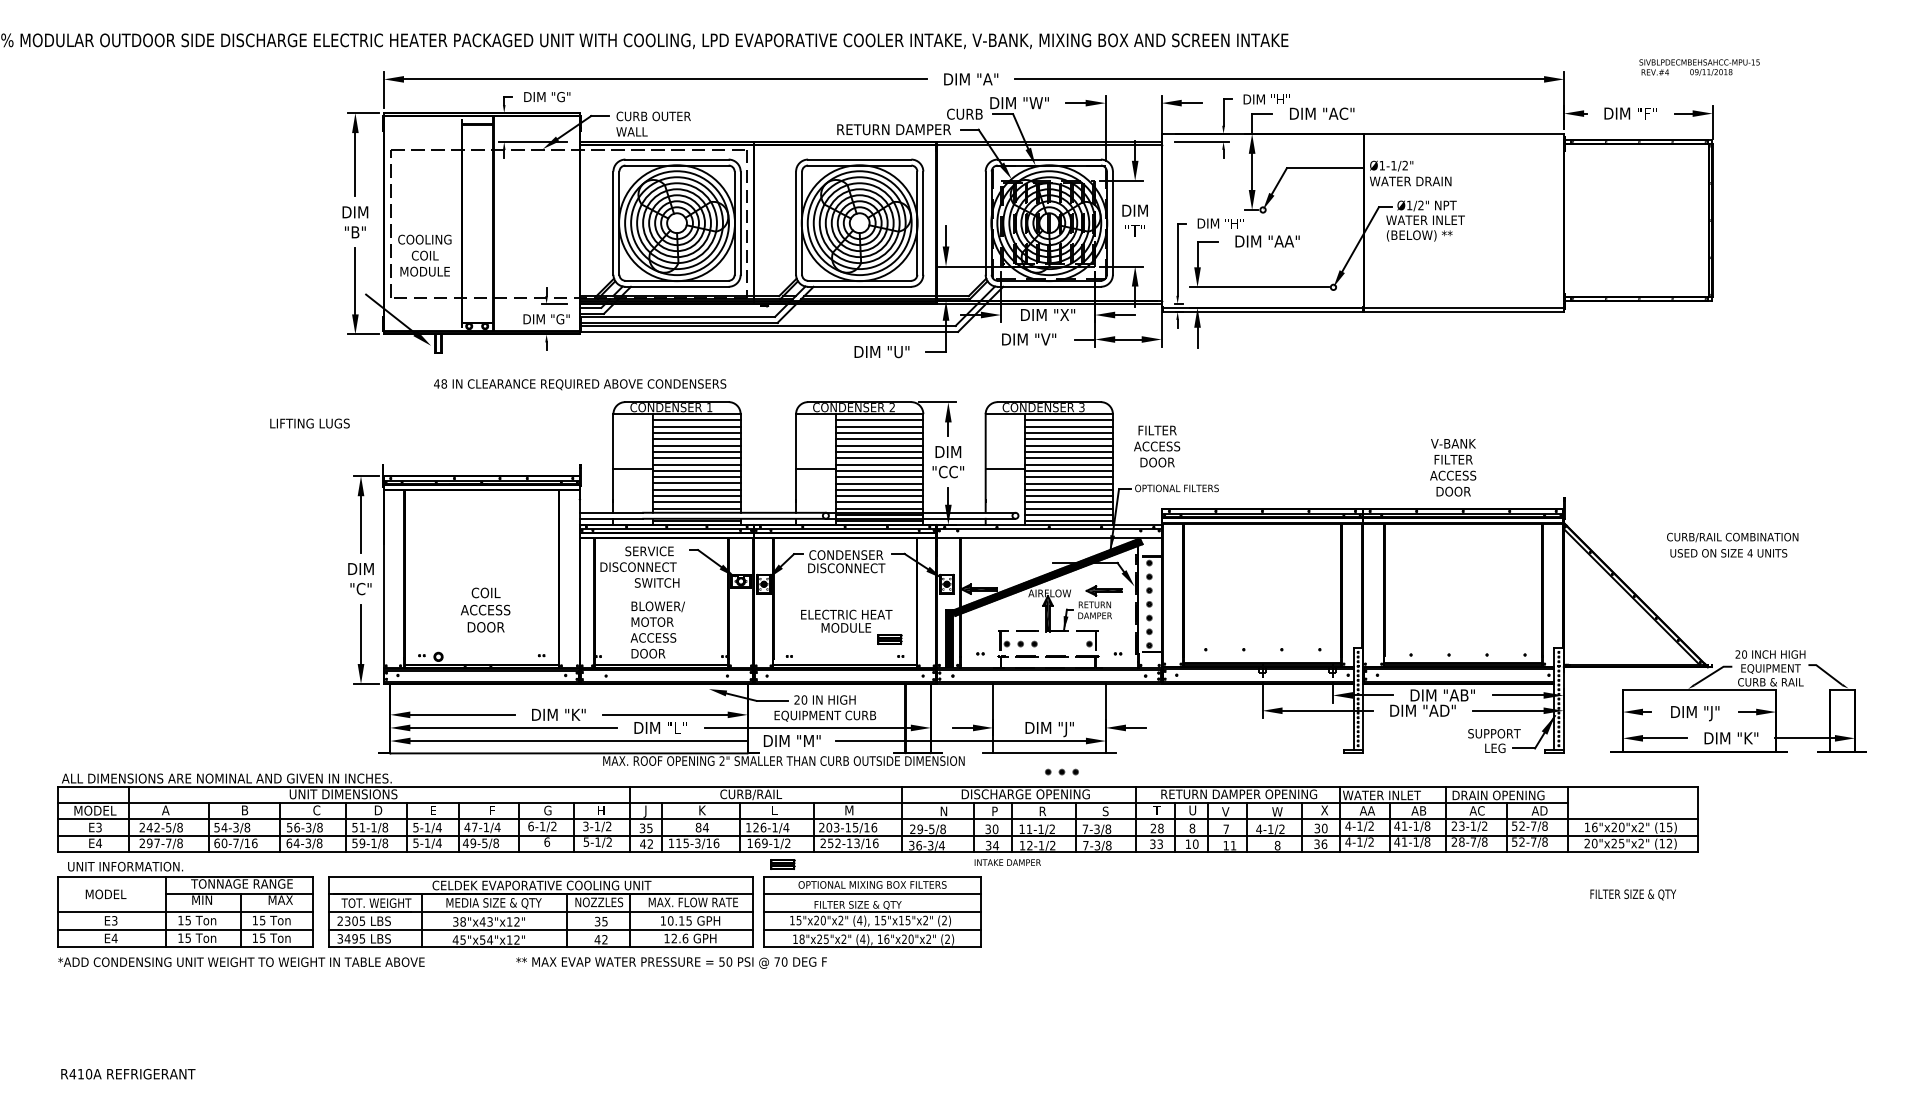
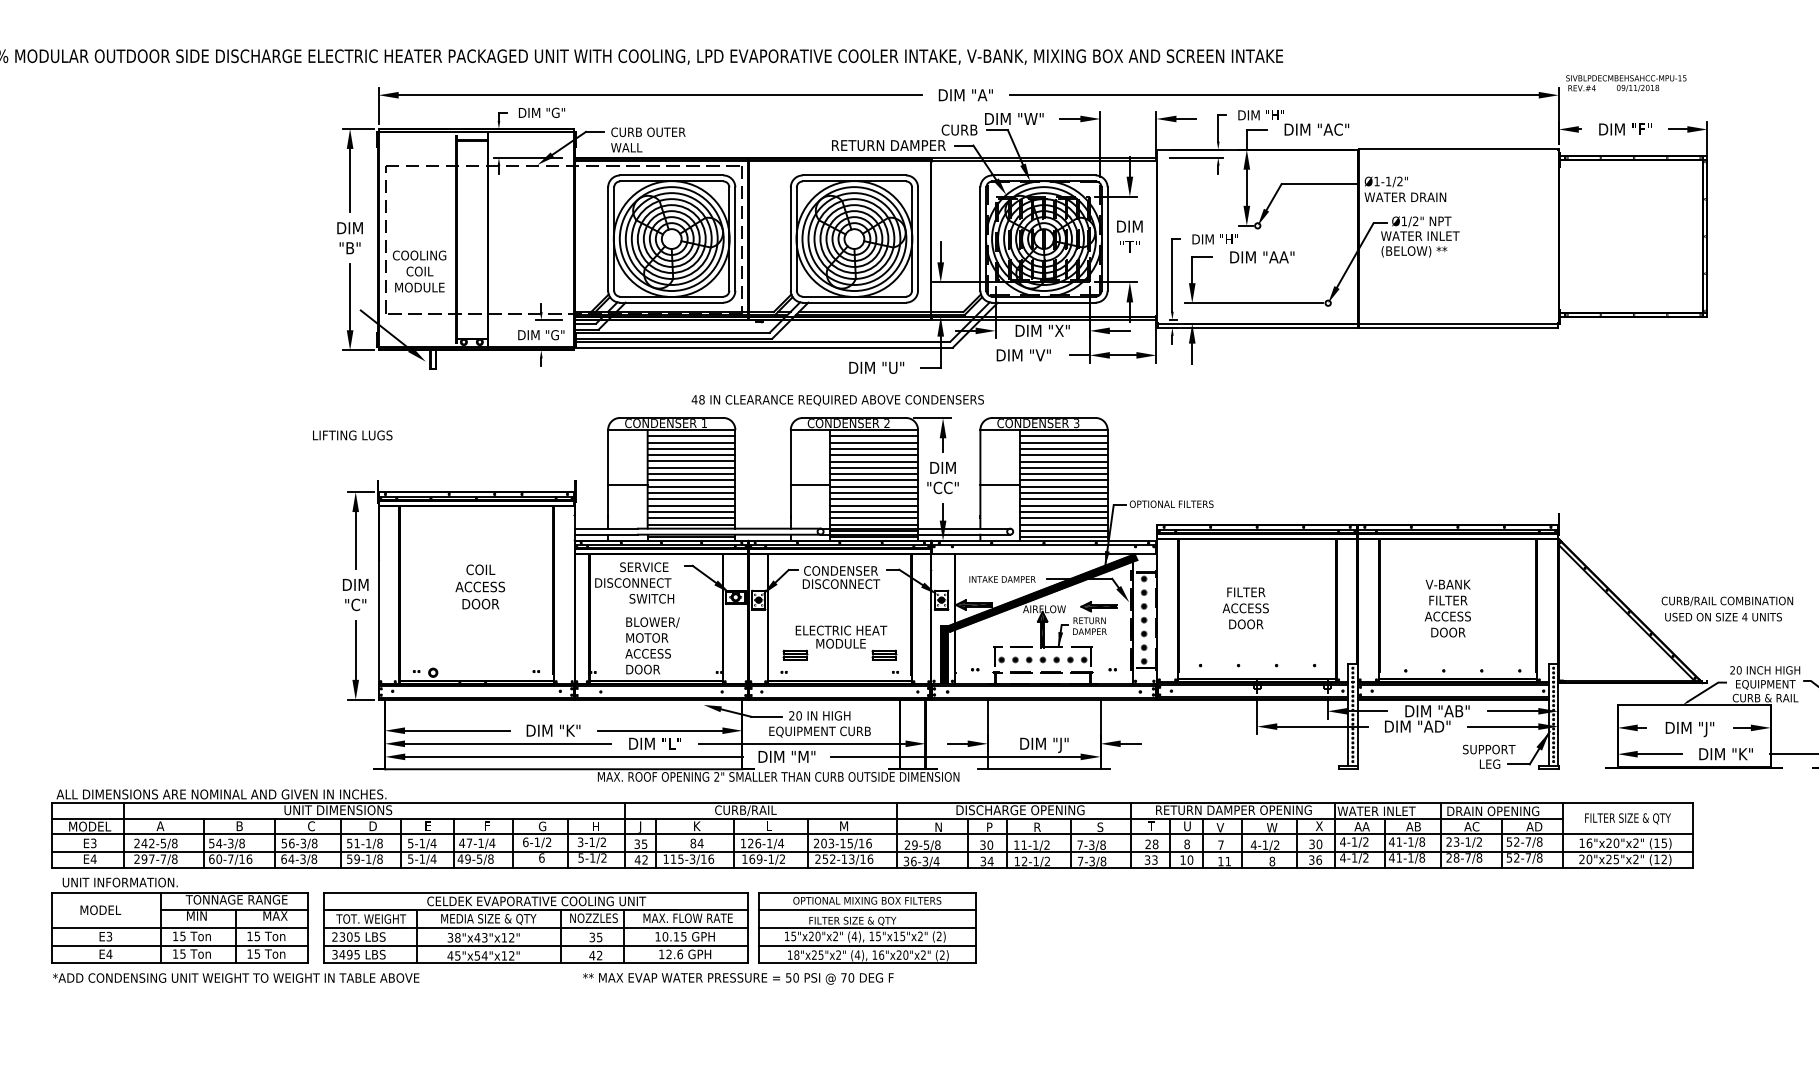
text: (1699, 67) -> (1626, 83), moved
text: (580, 384) -> (838, 400), moved
text: (309, 423) -> (352, 435), moved
text: (1157, 446) -> (1246, 608), moved
text: (1453, 467) -> (1448, 608), moved
text: (1732, 544) -> (1727, 608), moved
text: (485, 609) -> (480, 586), moved
part: (1061, 771) -> (1056, 659), moved
text: (1007, 862) -> (1002, 579), moved
part: (782, 864) -> (795, 655), moved
text: (1633, 894) -> (1628, 818), moved
text: (671, 962) -> (738, 978), moved

